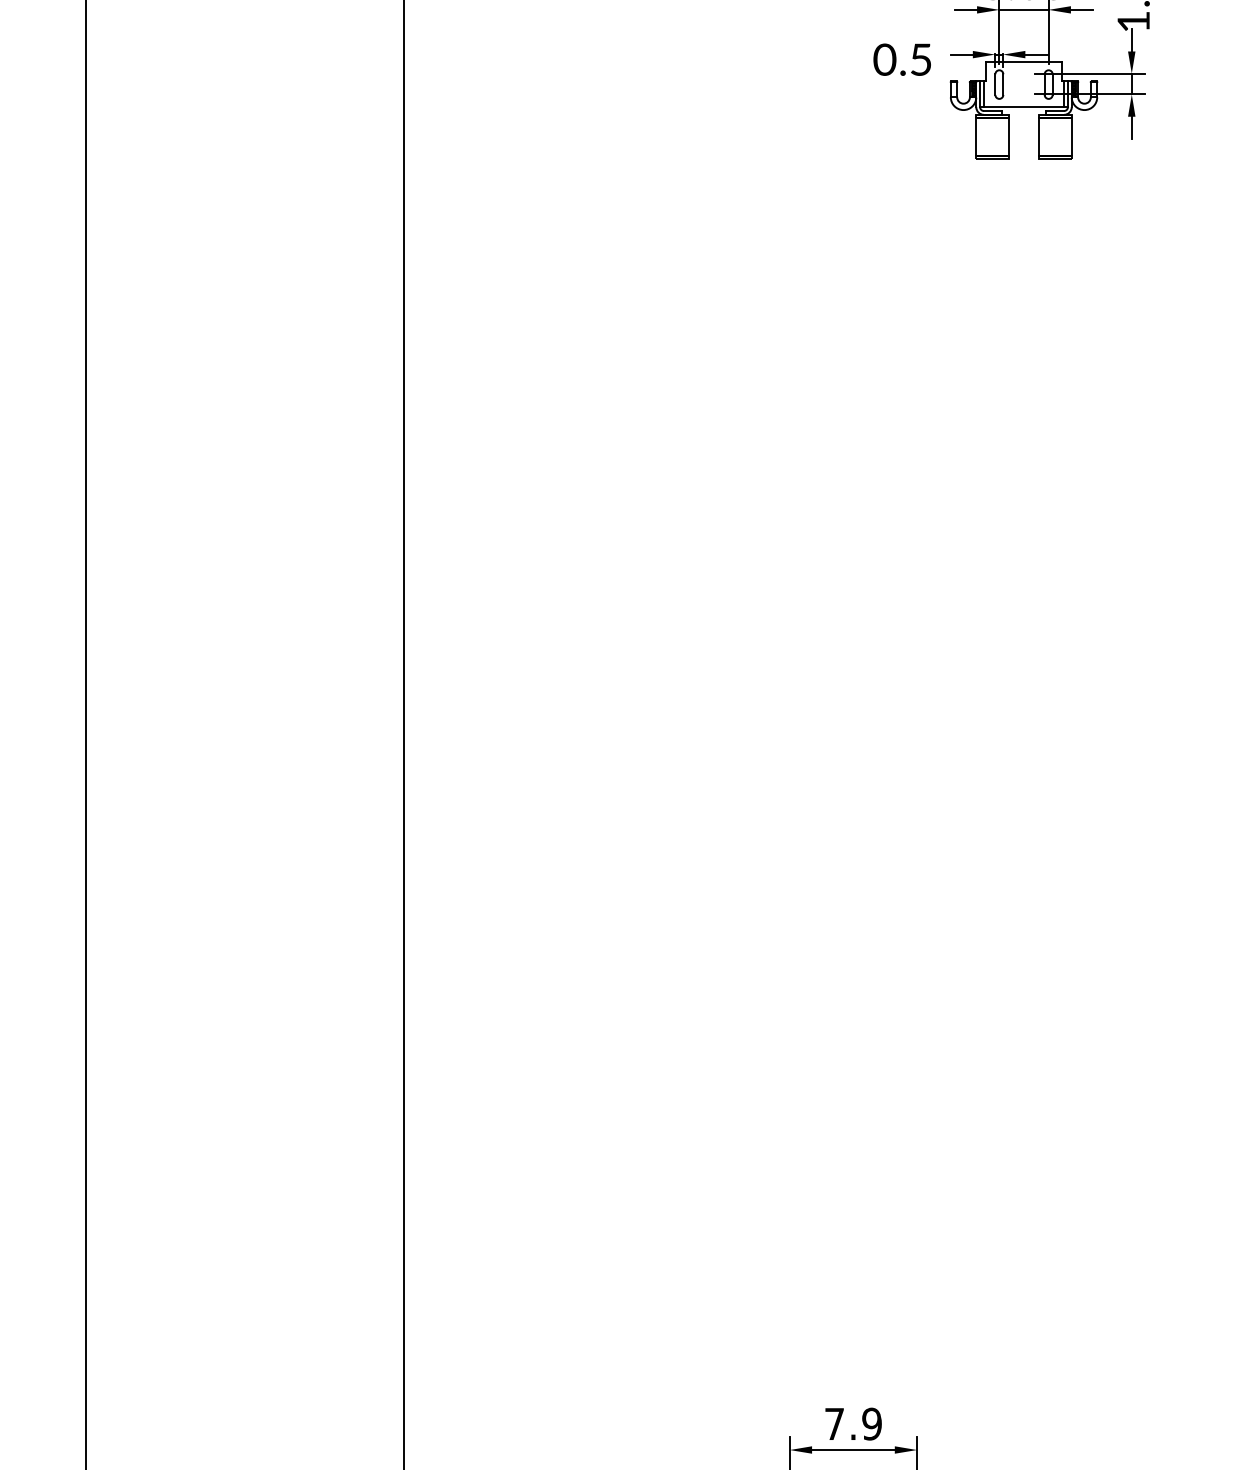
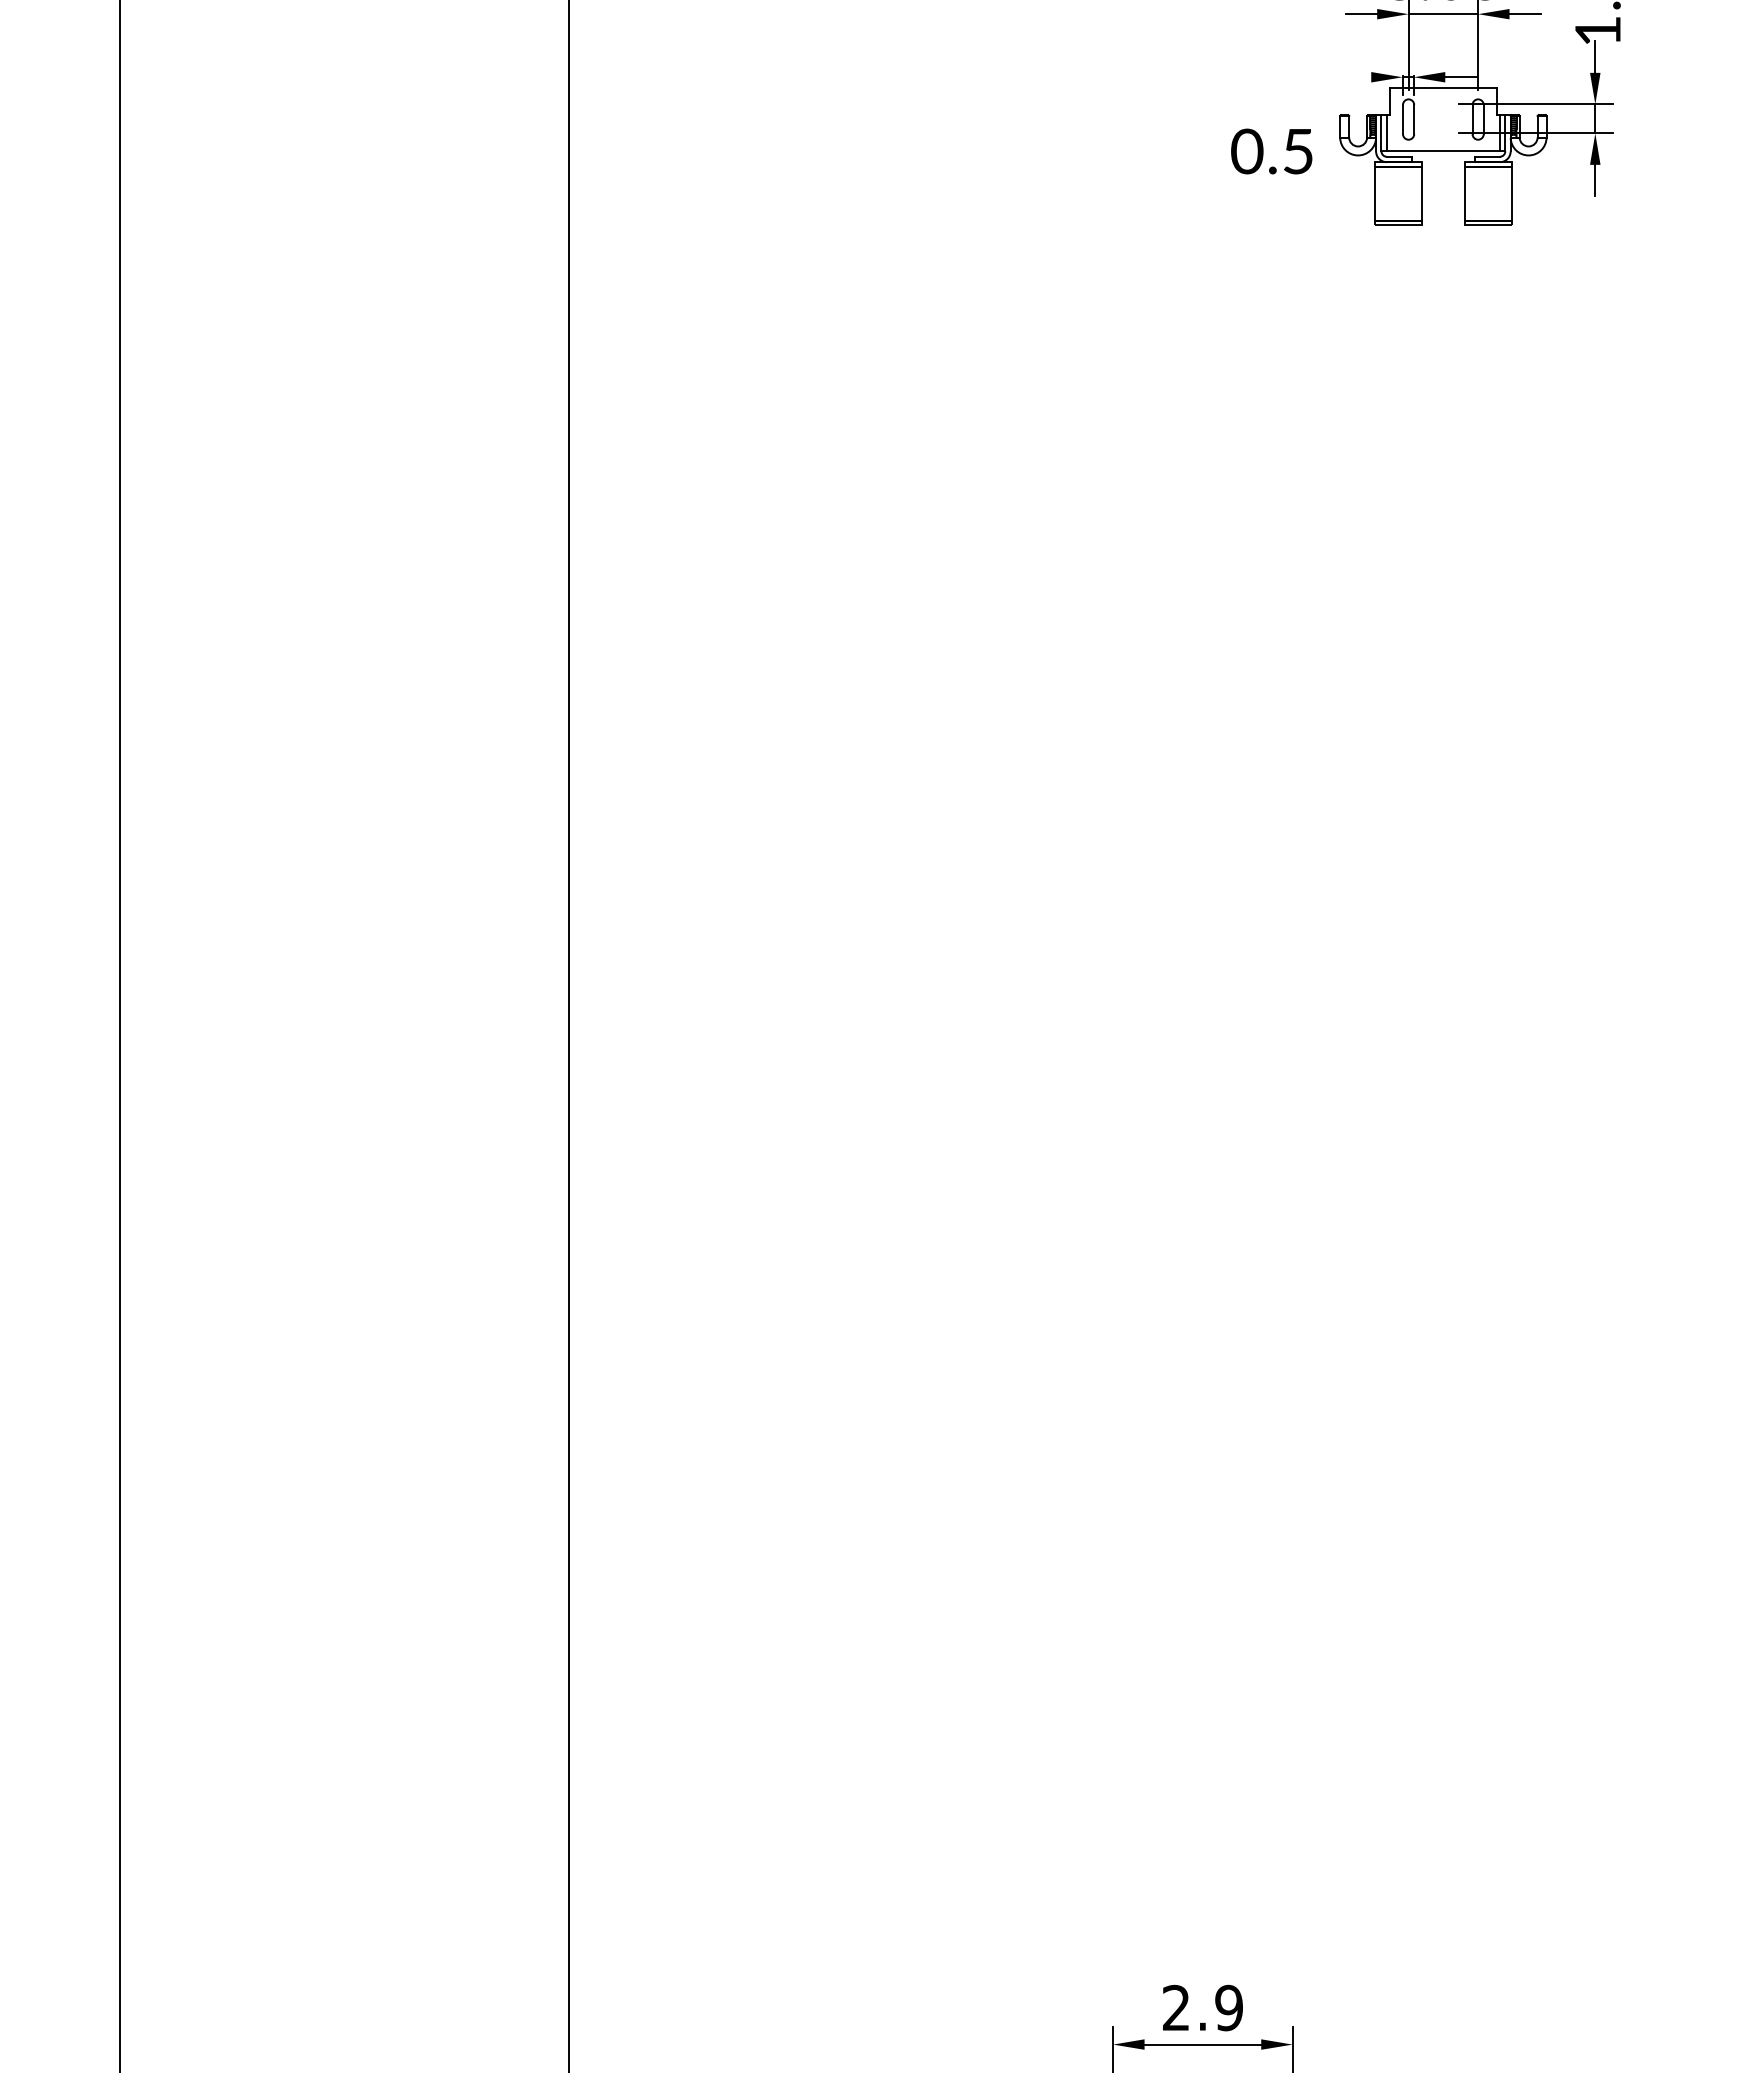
line: (961, 54) -> (1355, 77), removed
text: (902, 59) -> (1271, 151), moved
text: (834, 1423) -> (1176, 2007), 7.9 -> 2.9

